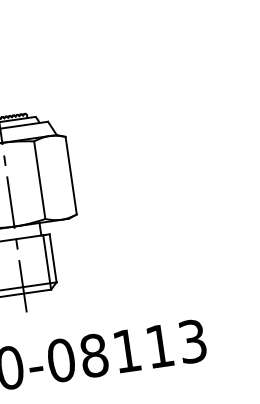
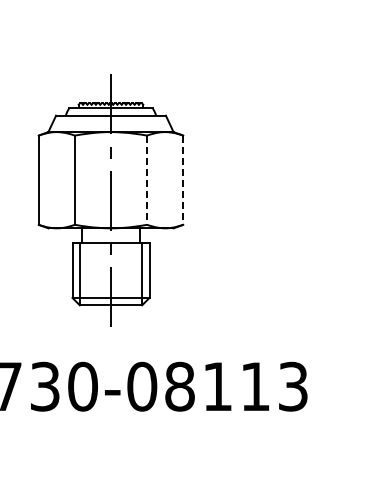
line: (71, 175) -> (183, 180), solid -> dashed
line: (40, 180) -> (147, 180), solid -> dashed

